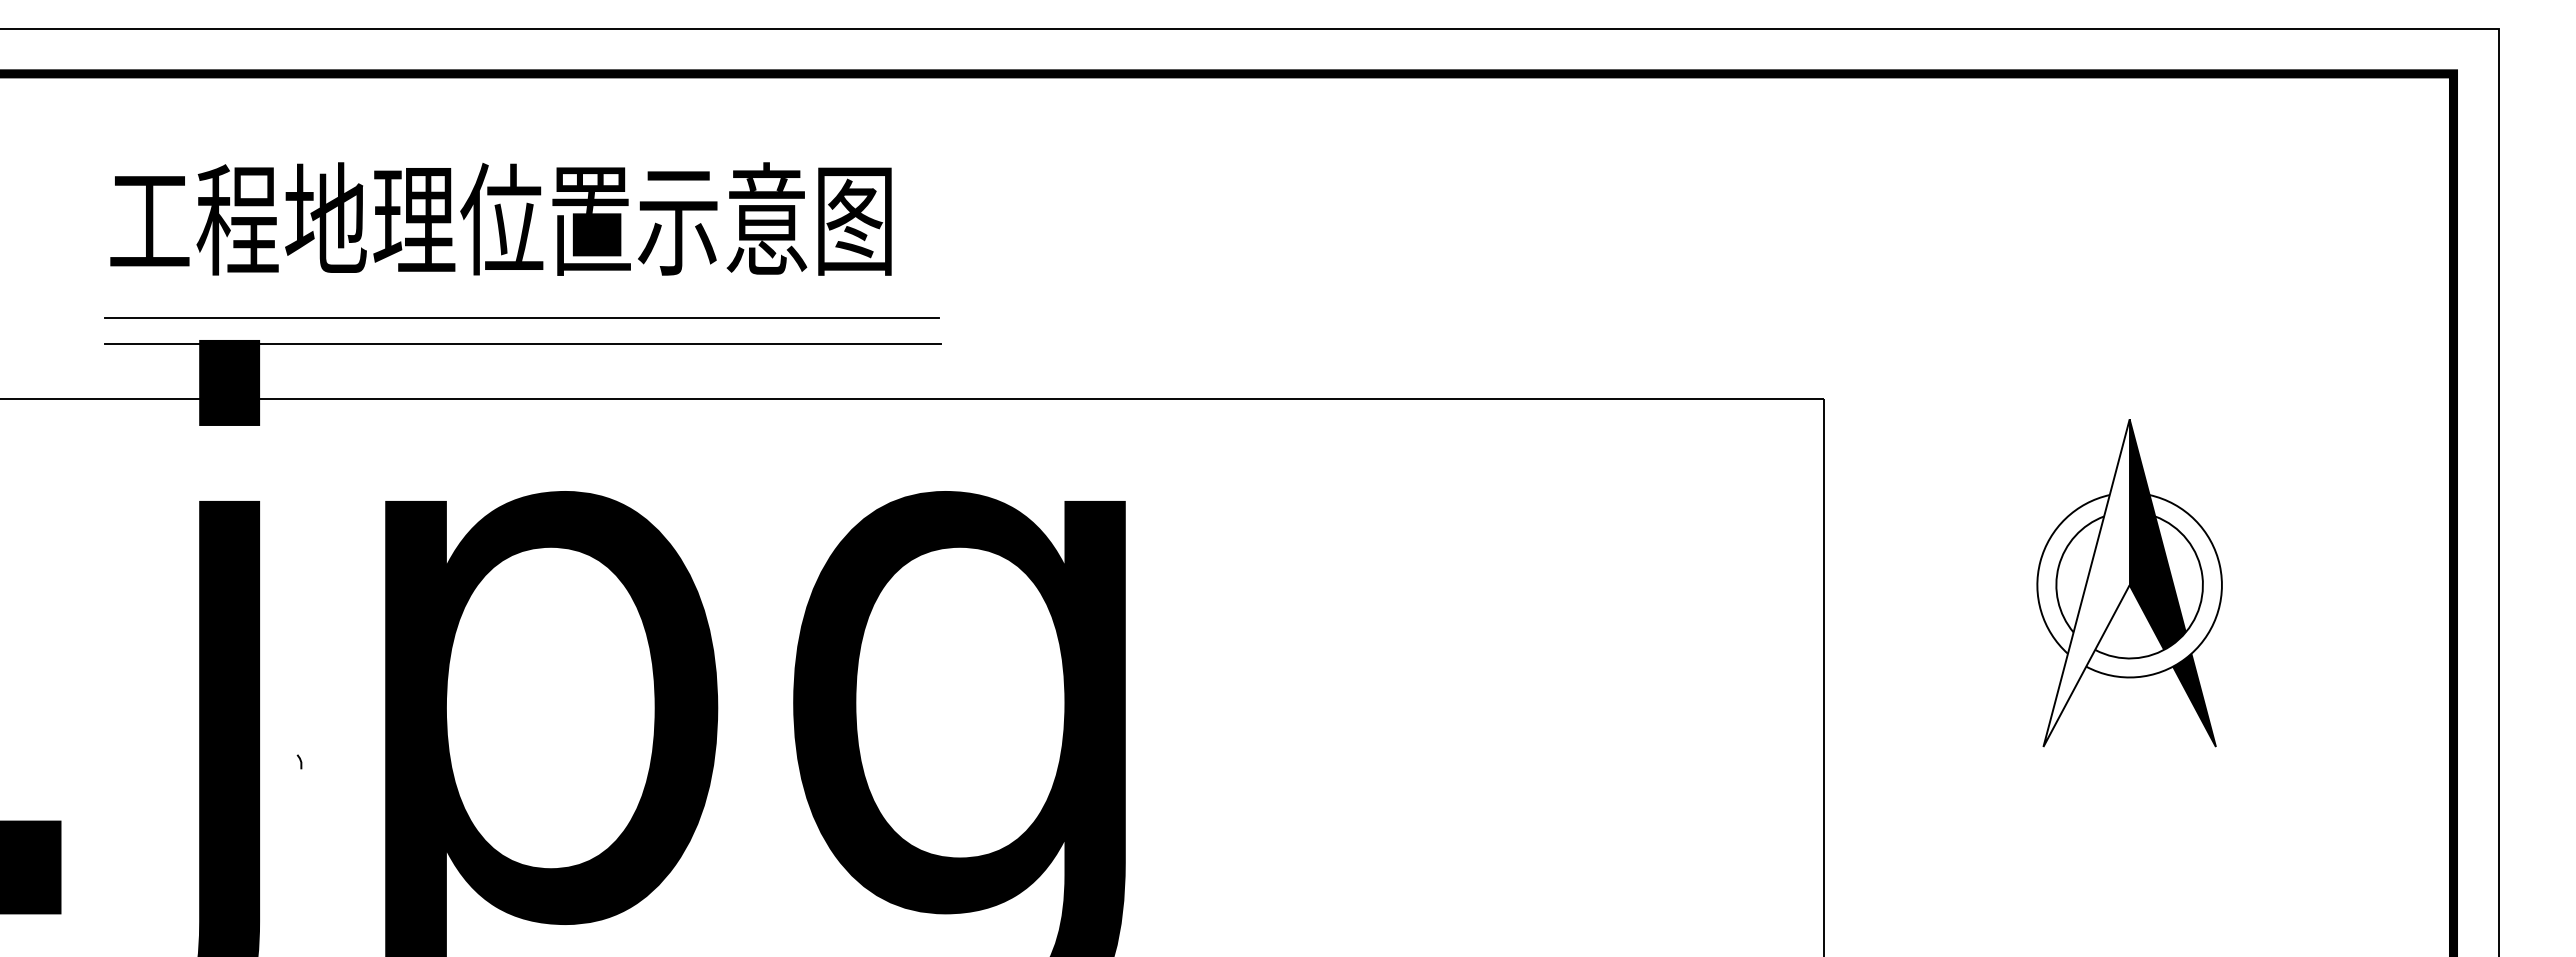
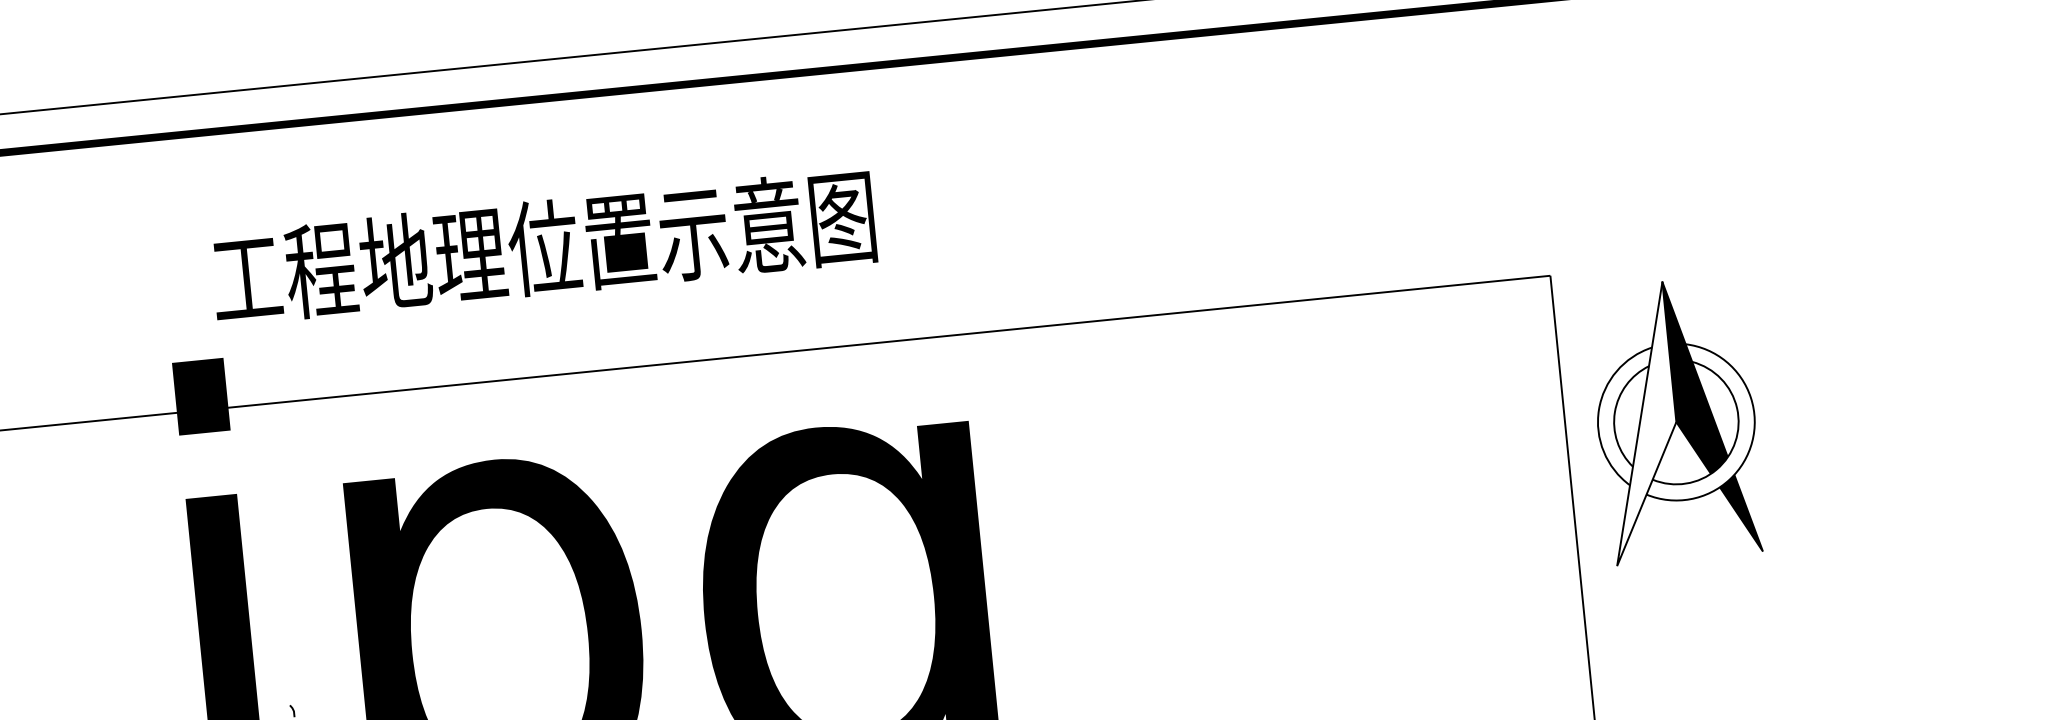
text: (500, 218) -> (543, 246), moved
line: (521, 318) -> (442, 317), removed
line: (522, 343) -> (445, 338), removed
part: (2129, 583) -> (1676, 420), moved

